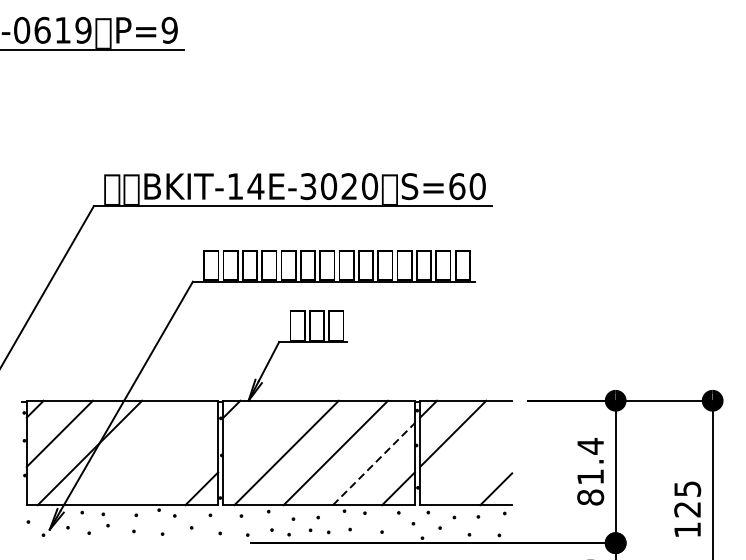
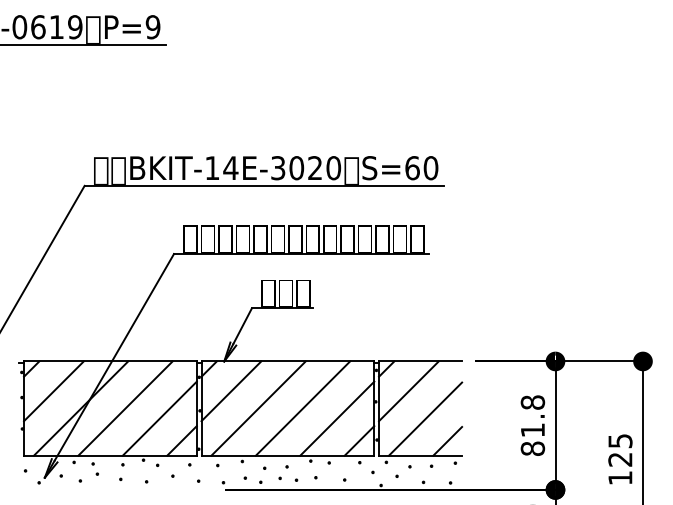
line: (256, 434) -> (231, 391), added
text: (590, 446) -> (532, 402), 81.4 -> 81.8
line: (139, 452) -> (125, 408), added
line: (176, 463) -> (159, 418), added
line: (374, 463) -> (337, 418), dashed -> solid
line: (471, 463) -> (425, 418), added

